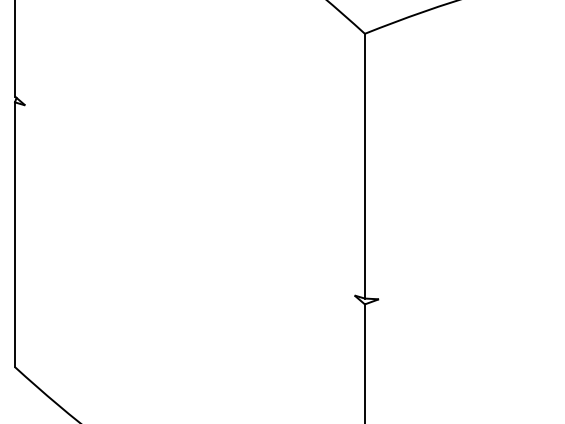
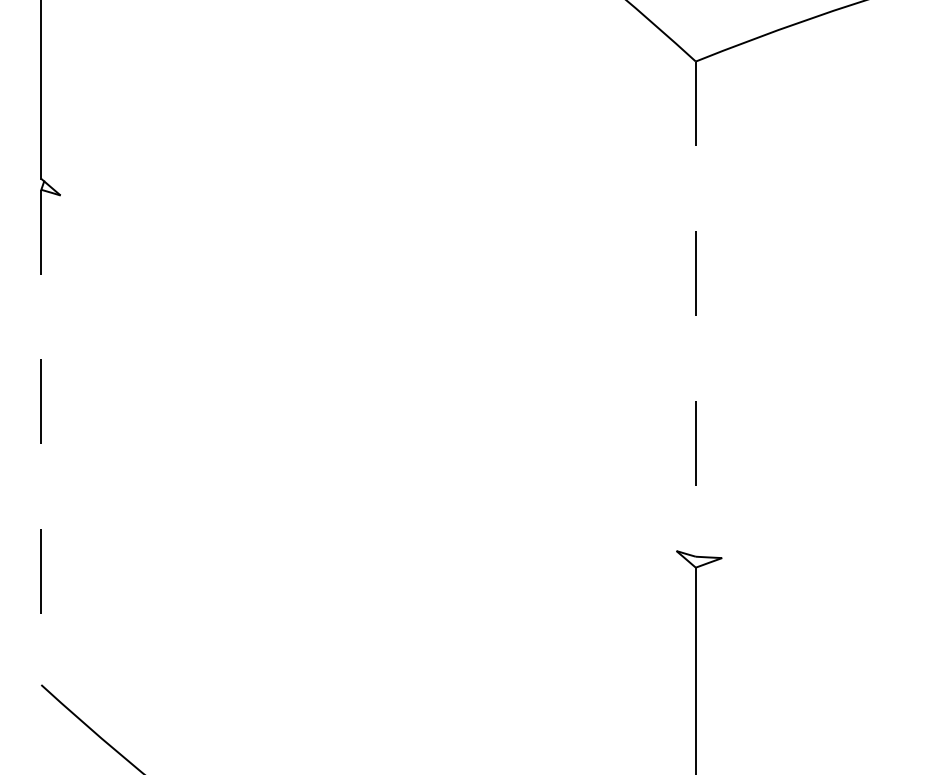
line: (364, 166) -> (695, 309), solid -> dashed
line: (15, 235) -> (42, 438), solid -> dashed

